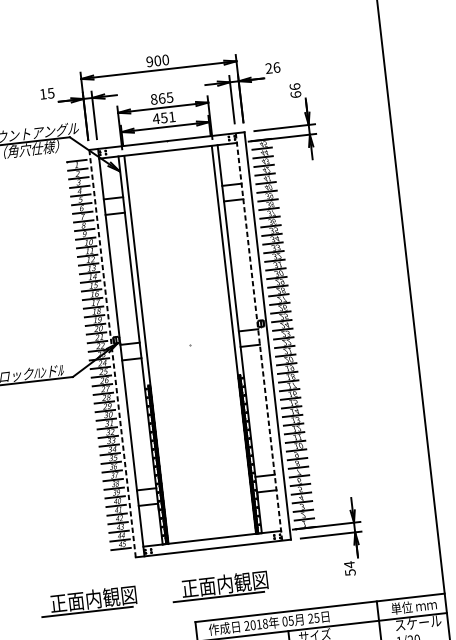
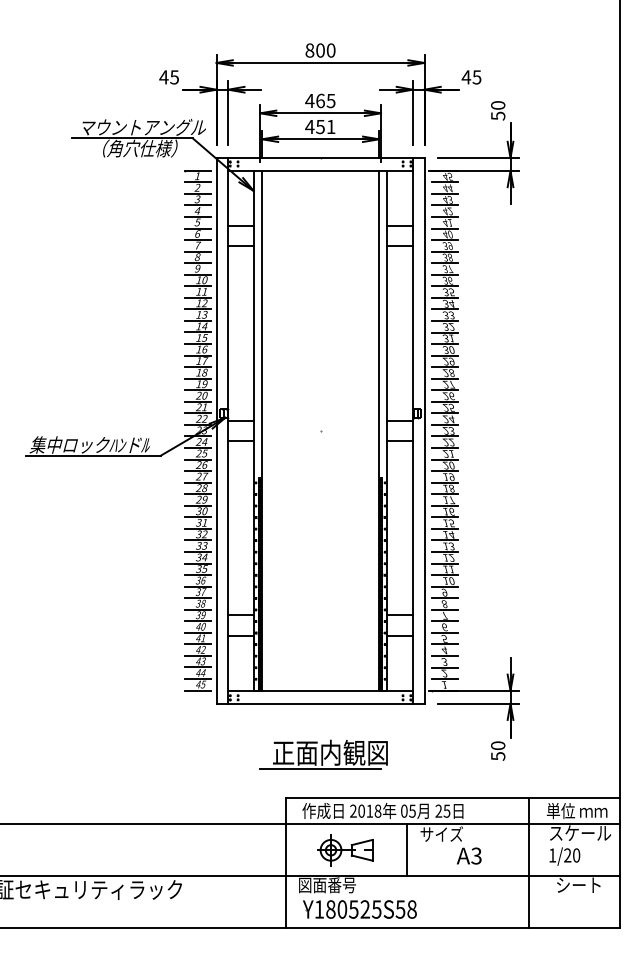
text: (149, 61) -> (309, 50), 900 -> 800
text: (272, 68) -> (471, 77), 26 -> 45
text: (295, 90) -> (498, 110), 66 -> 50
text: (42, 94) -> (163, 77), 15 -> 45
text: (153, 99) -> (309, 100), 865 -> 465
line: (258, 336) -> (412, 430), dashed -> solid
line: (112, 353) -> (216, 430), dashed -> solid
text: (349, 564) -> (498, 745), 54 -> 50
part: (88, 601) -> (147, 754), removed

